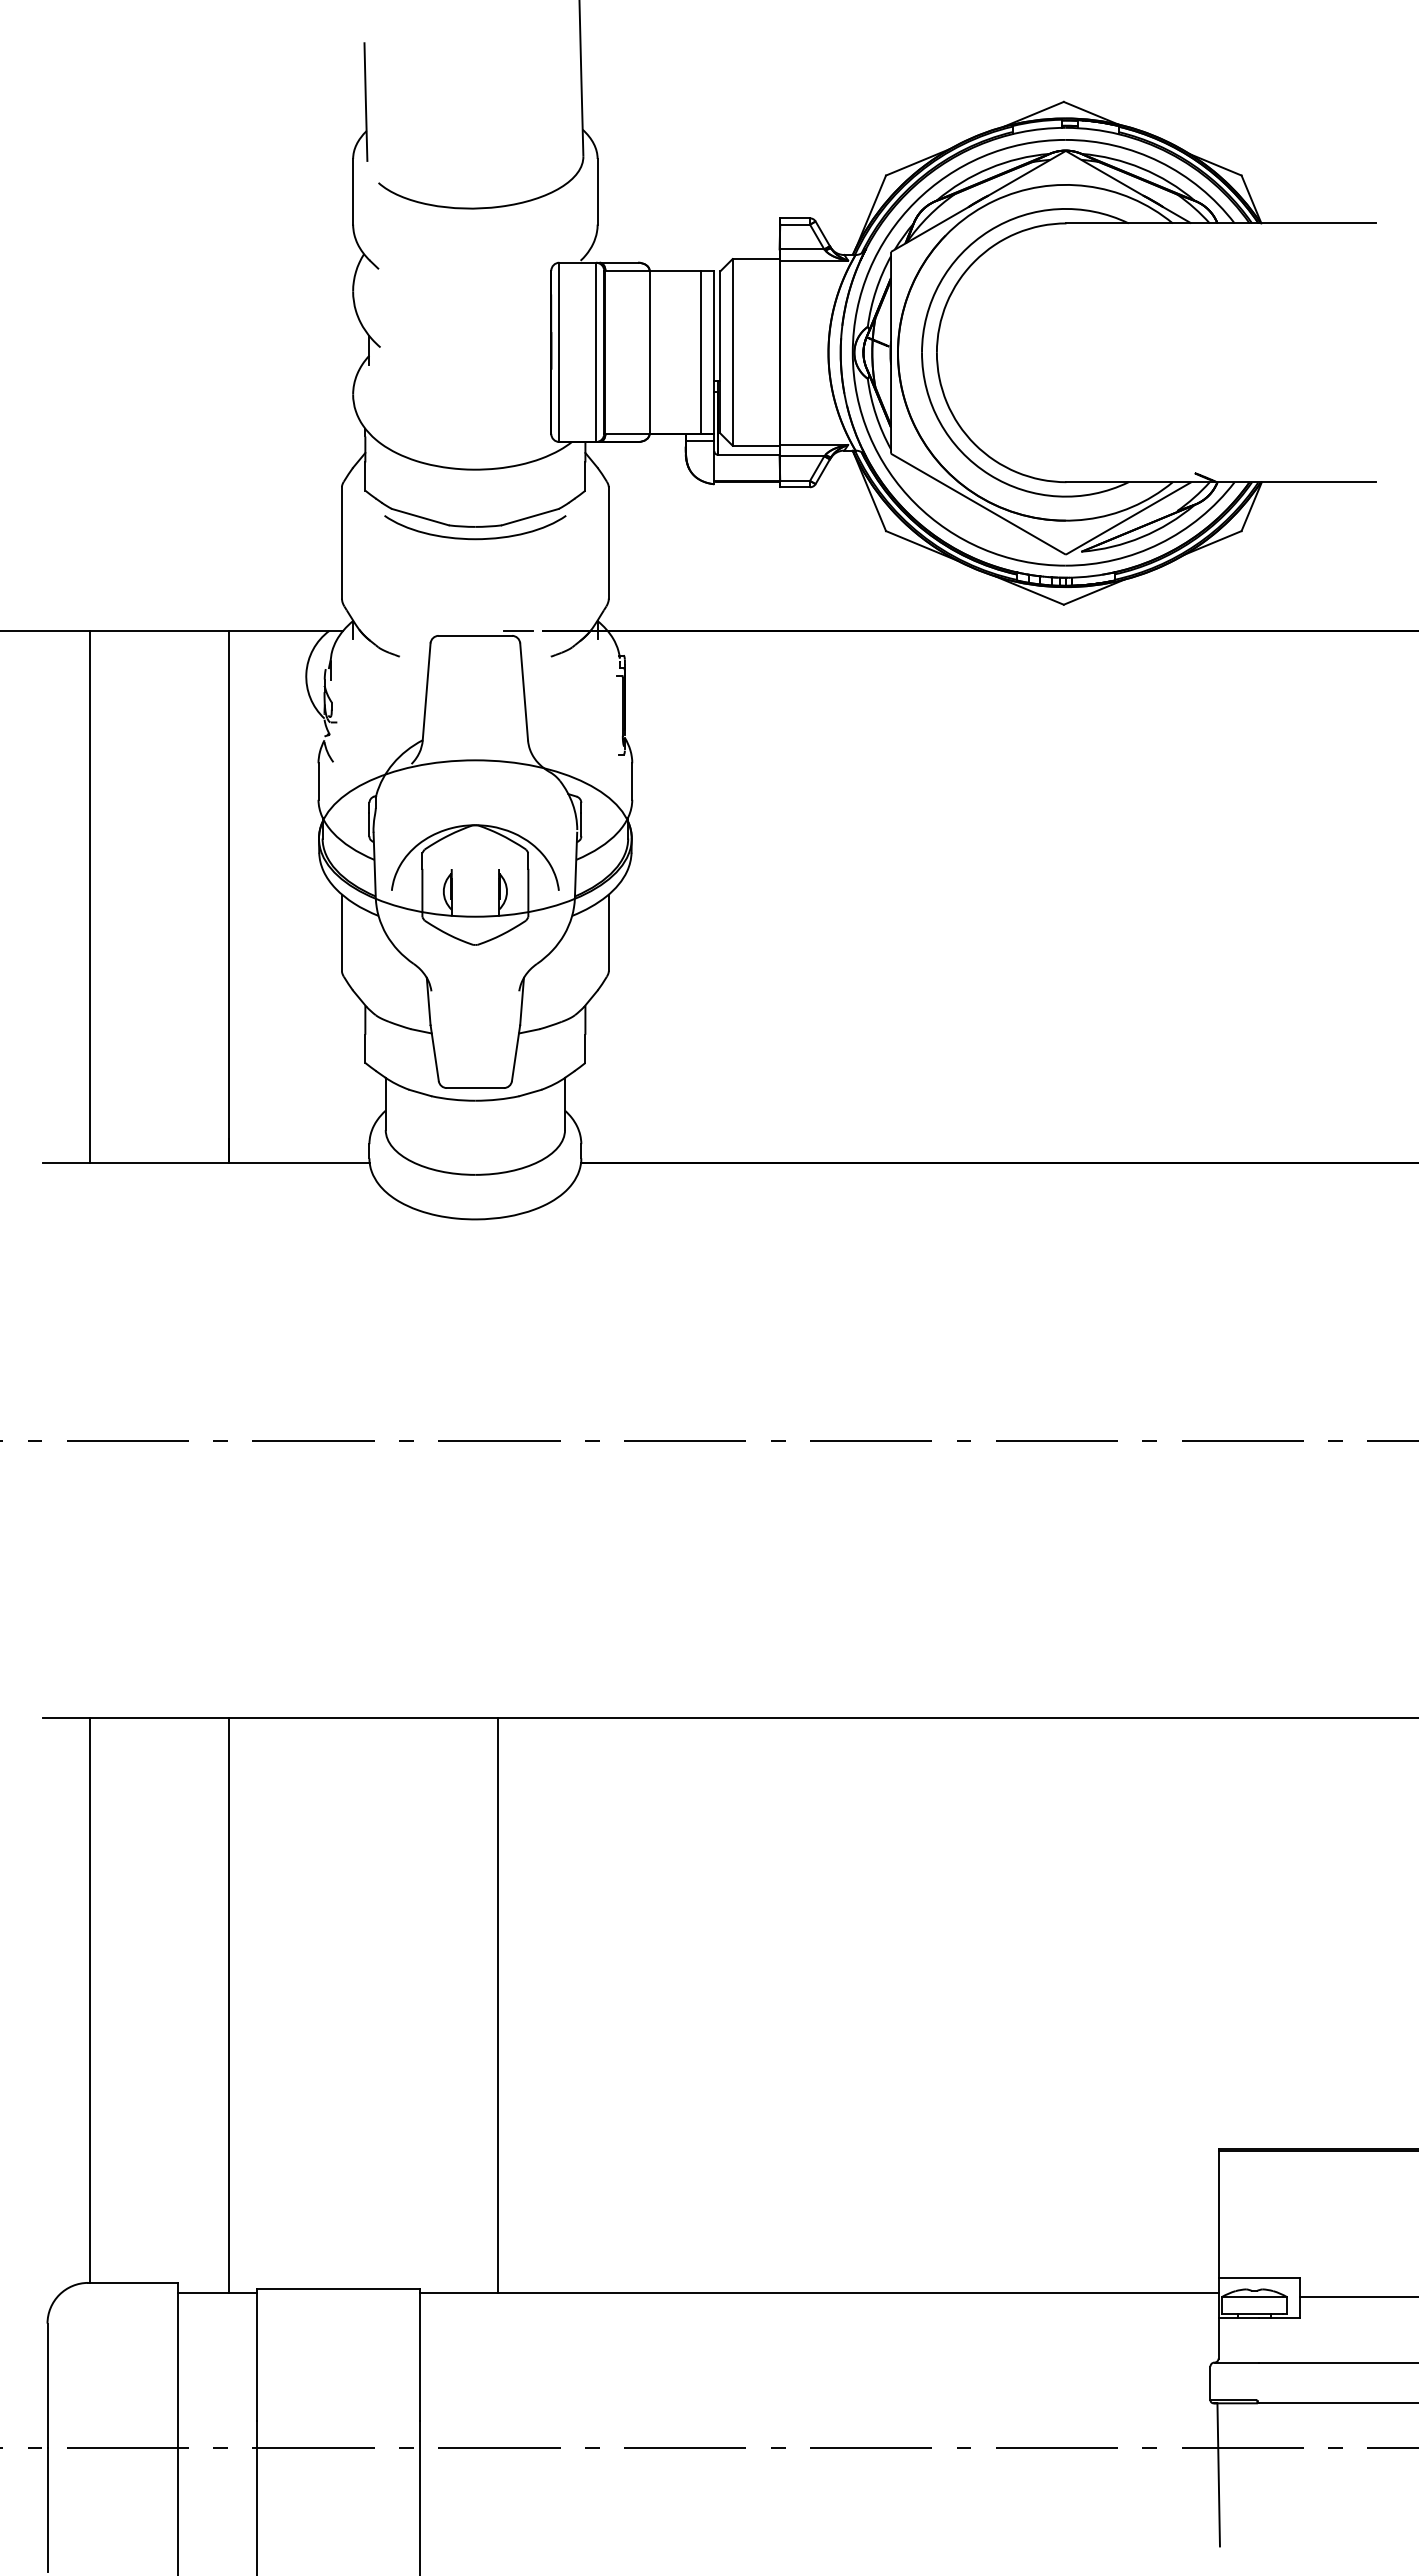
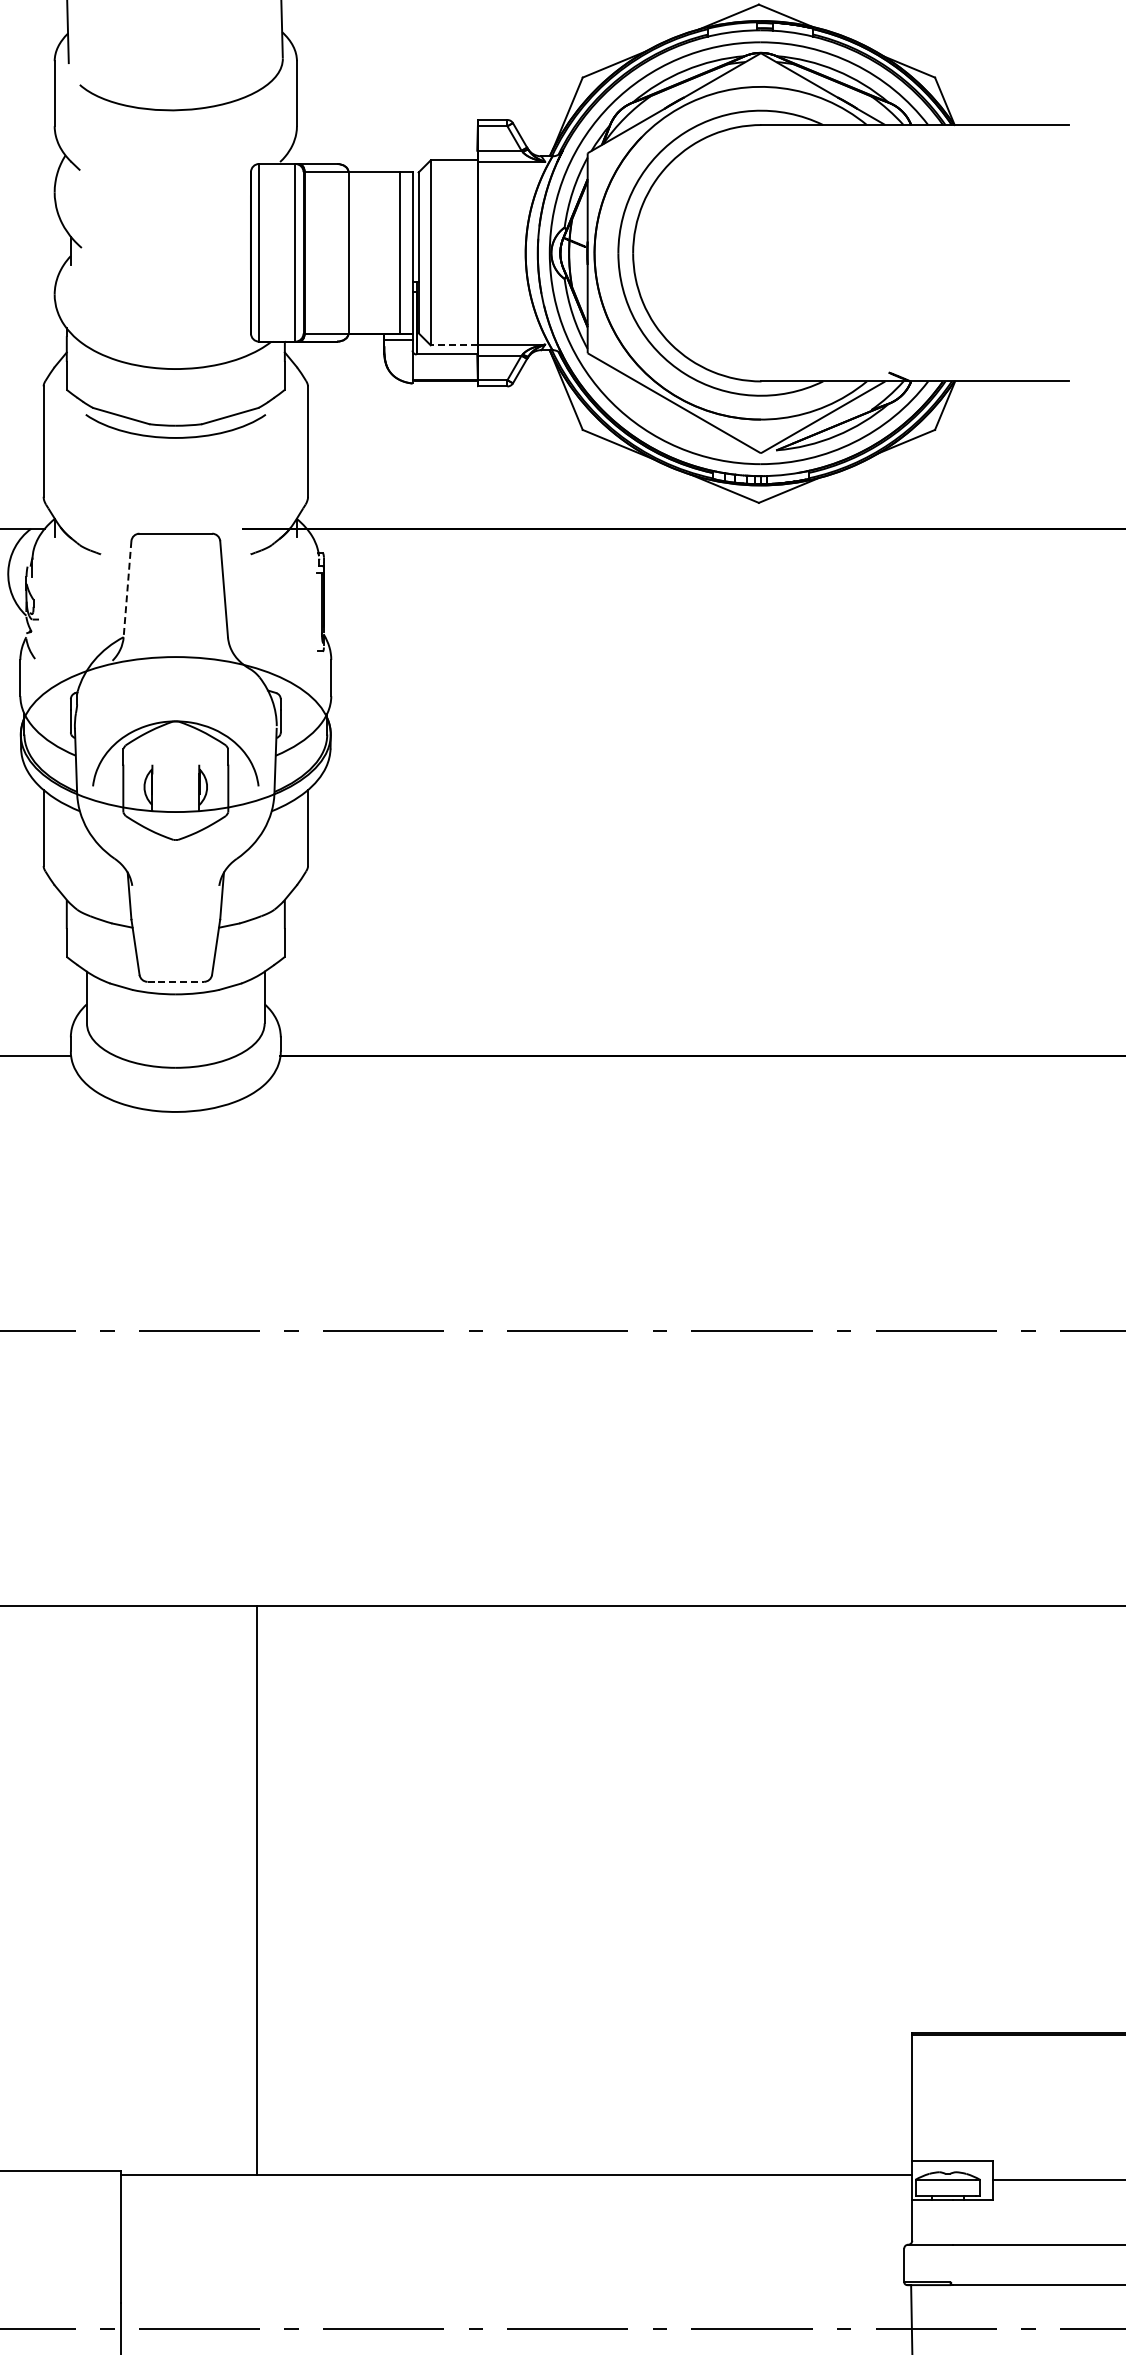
line: (756, 445) -> (454, 345), solid -> dashed
line: (517, 630) -> (217, 528), removed
line: (426, 691) -> (127, 588), solid -> dashed
line: (475, 1088) -> (175, 982), solid -> dashed
line: (497, 2005) -> (256, 1890), moved

